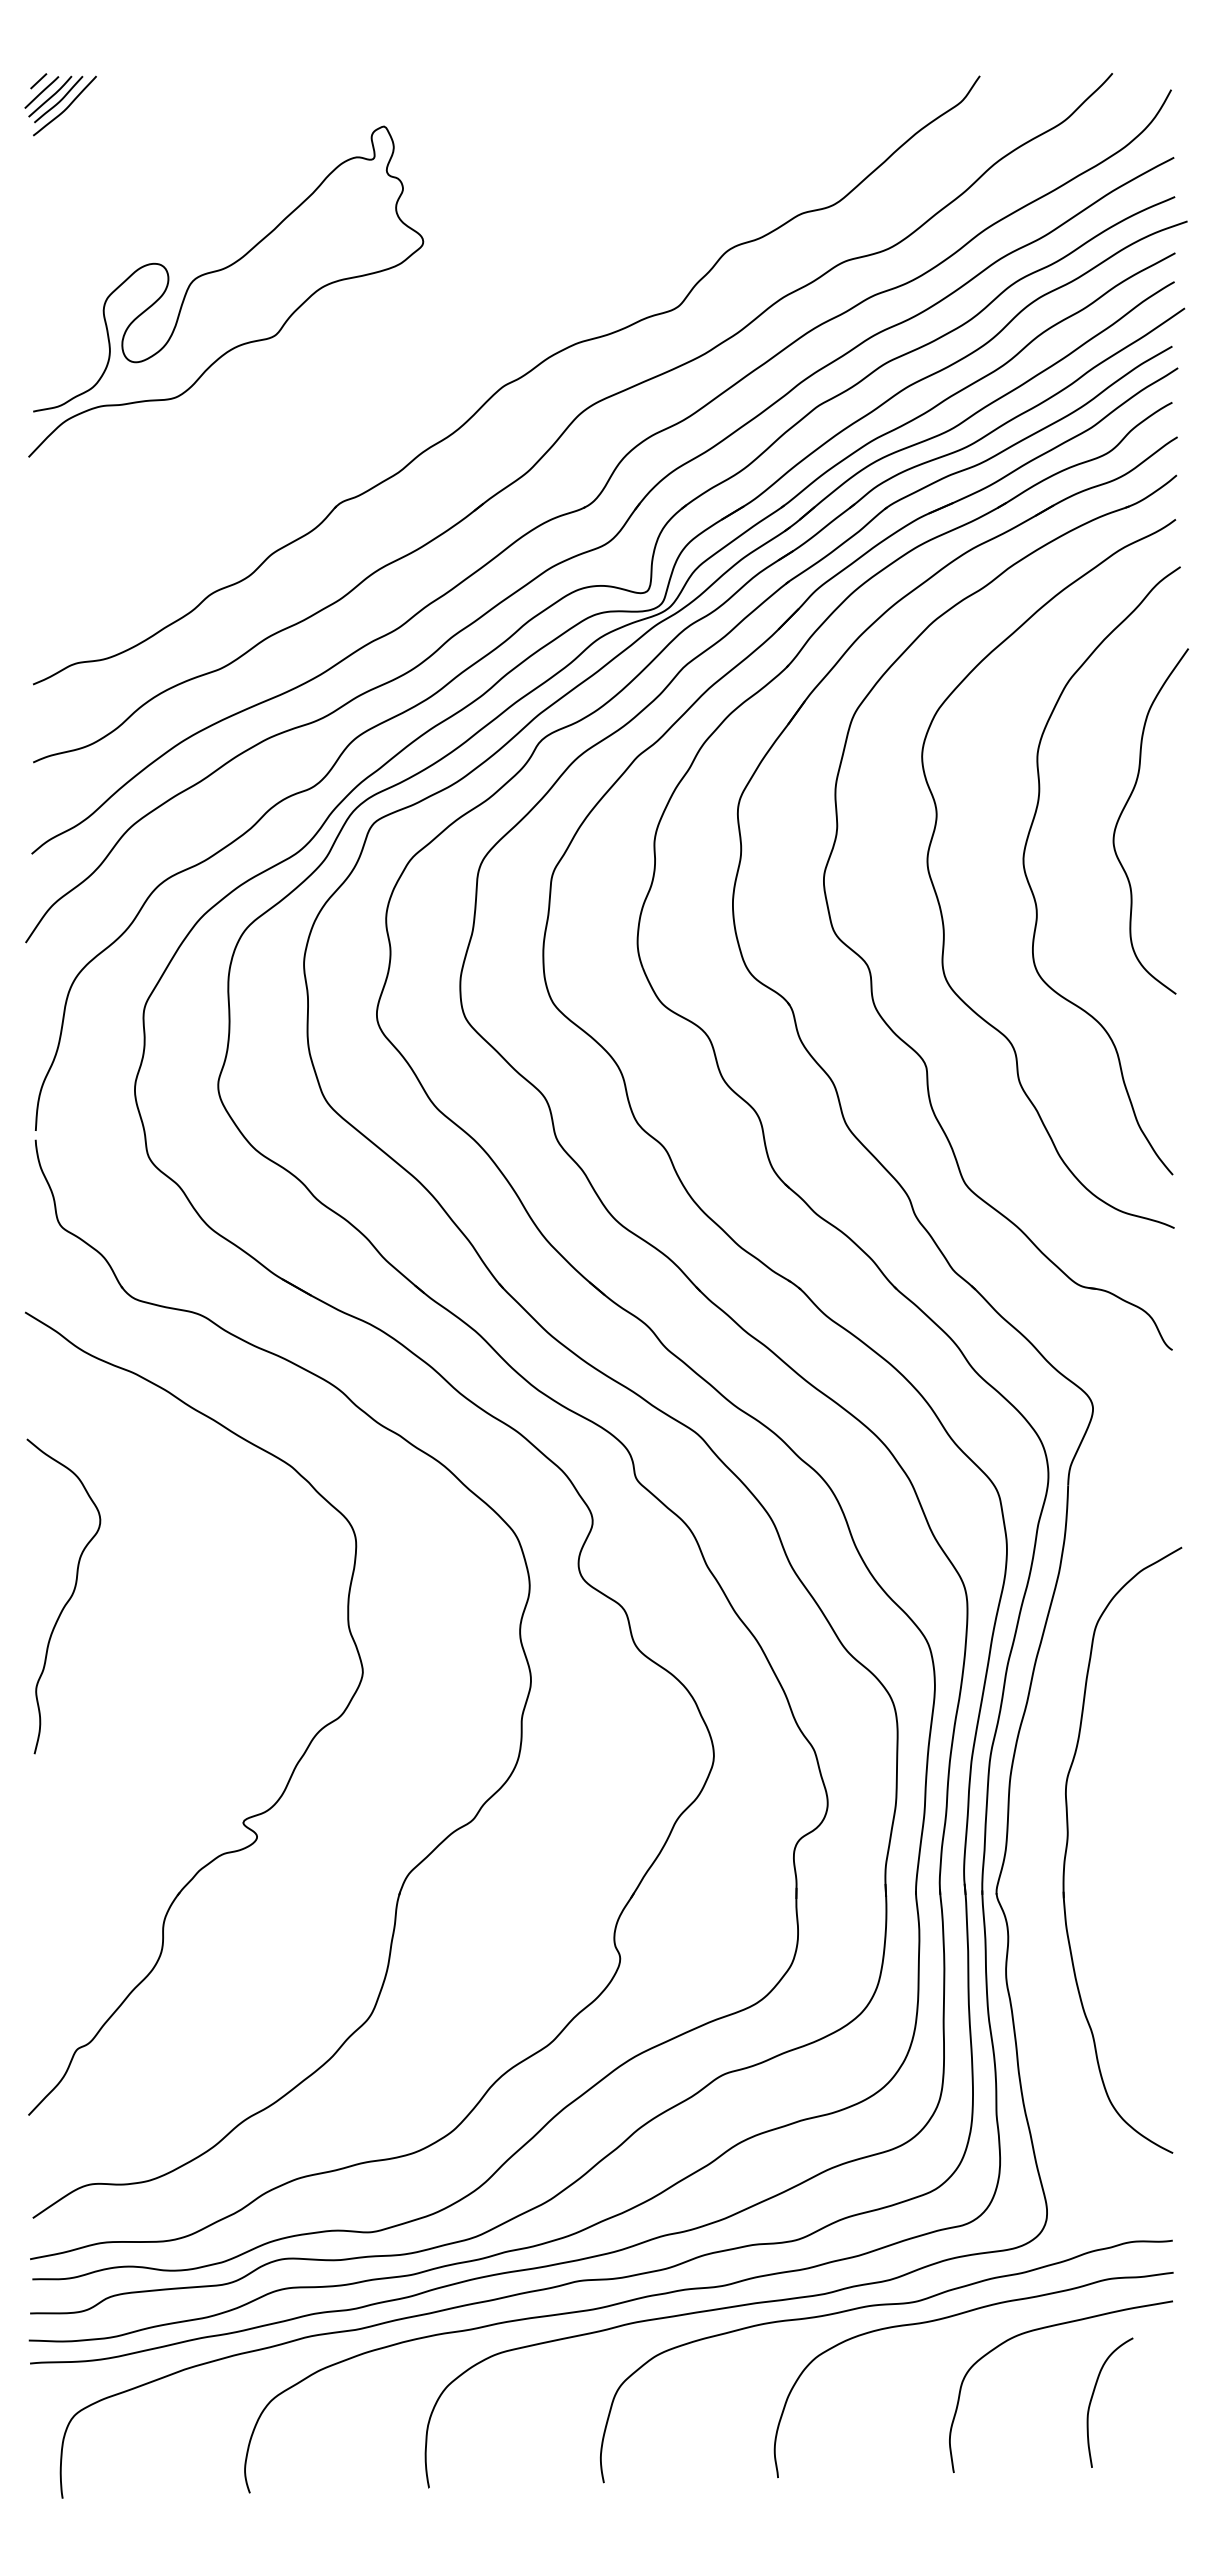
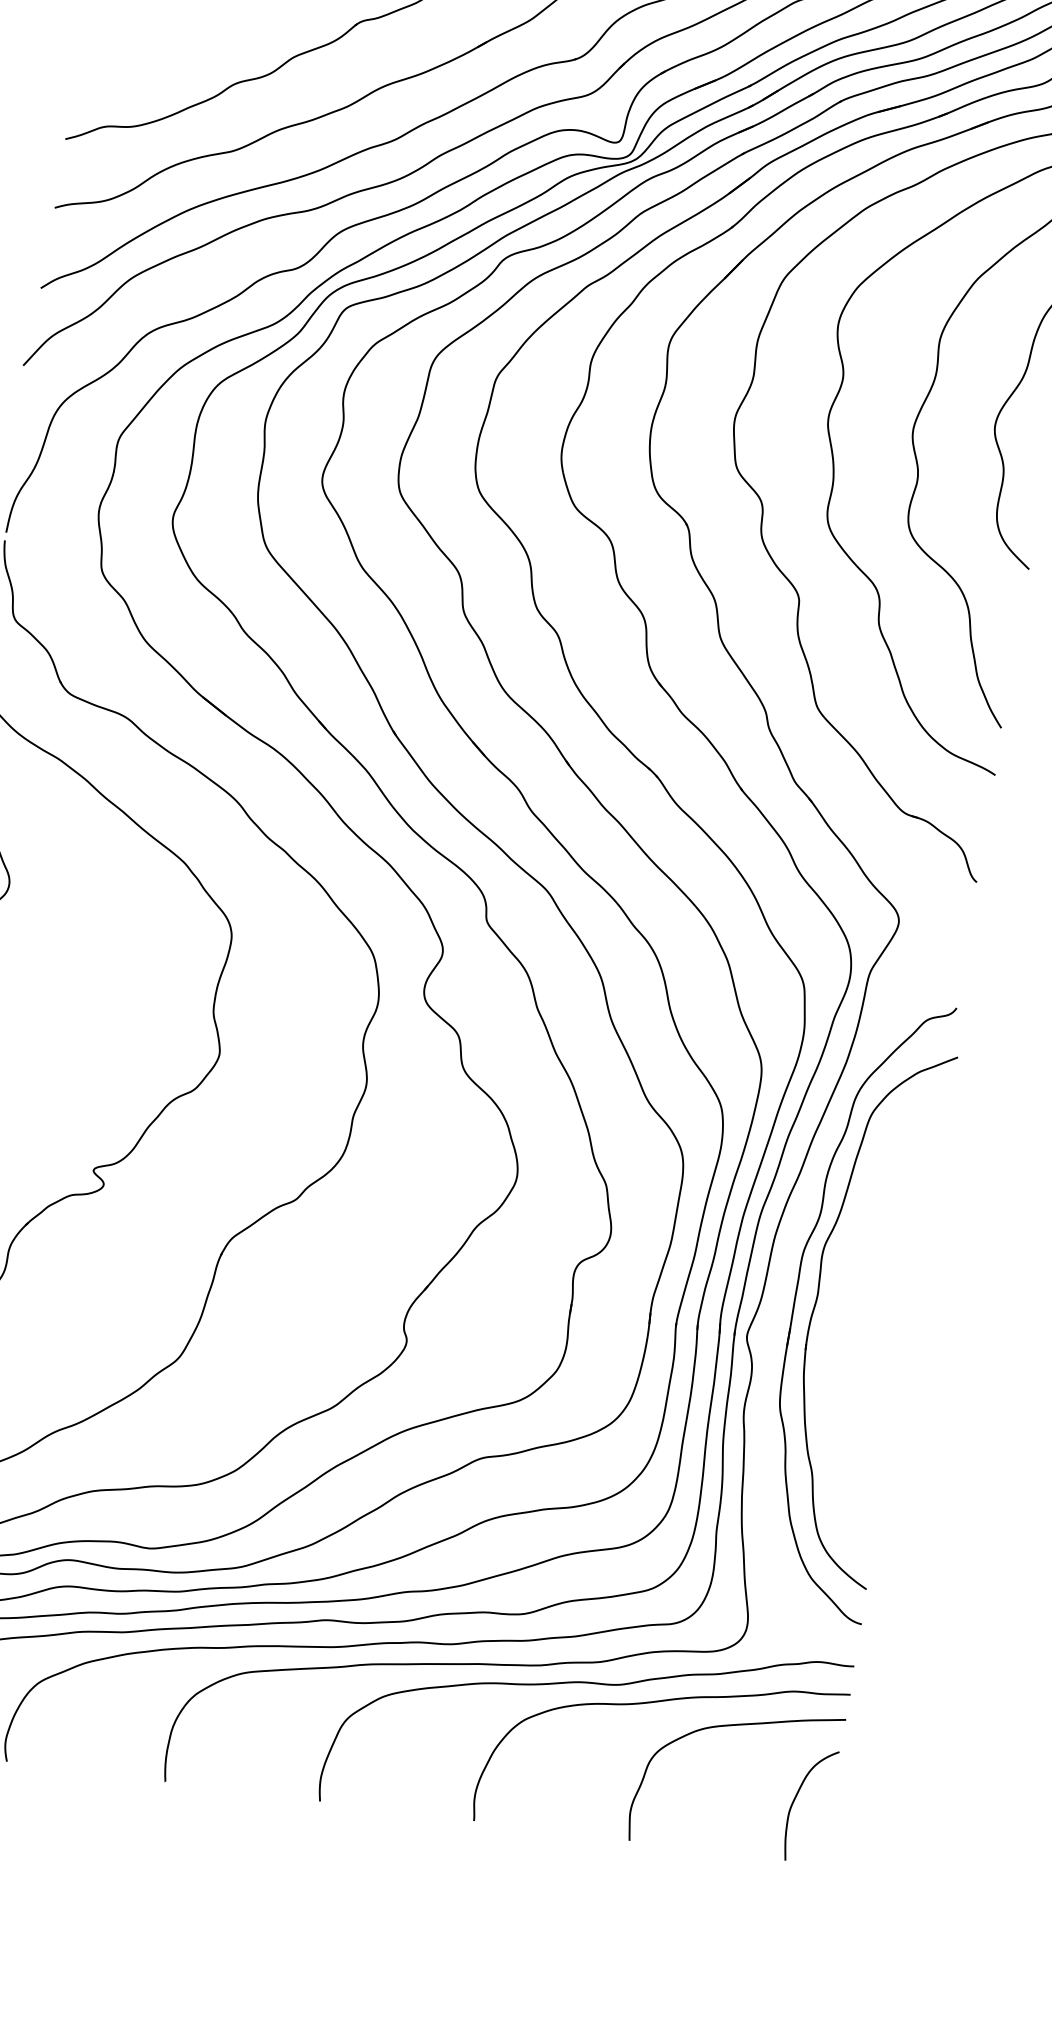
part: (1044, 1842) -> (796, 1298), added
curve: (1093, 2396) -> (796, 1797), moved

